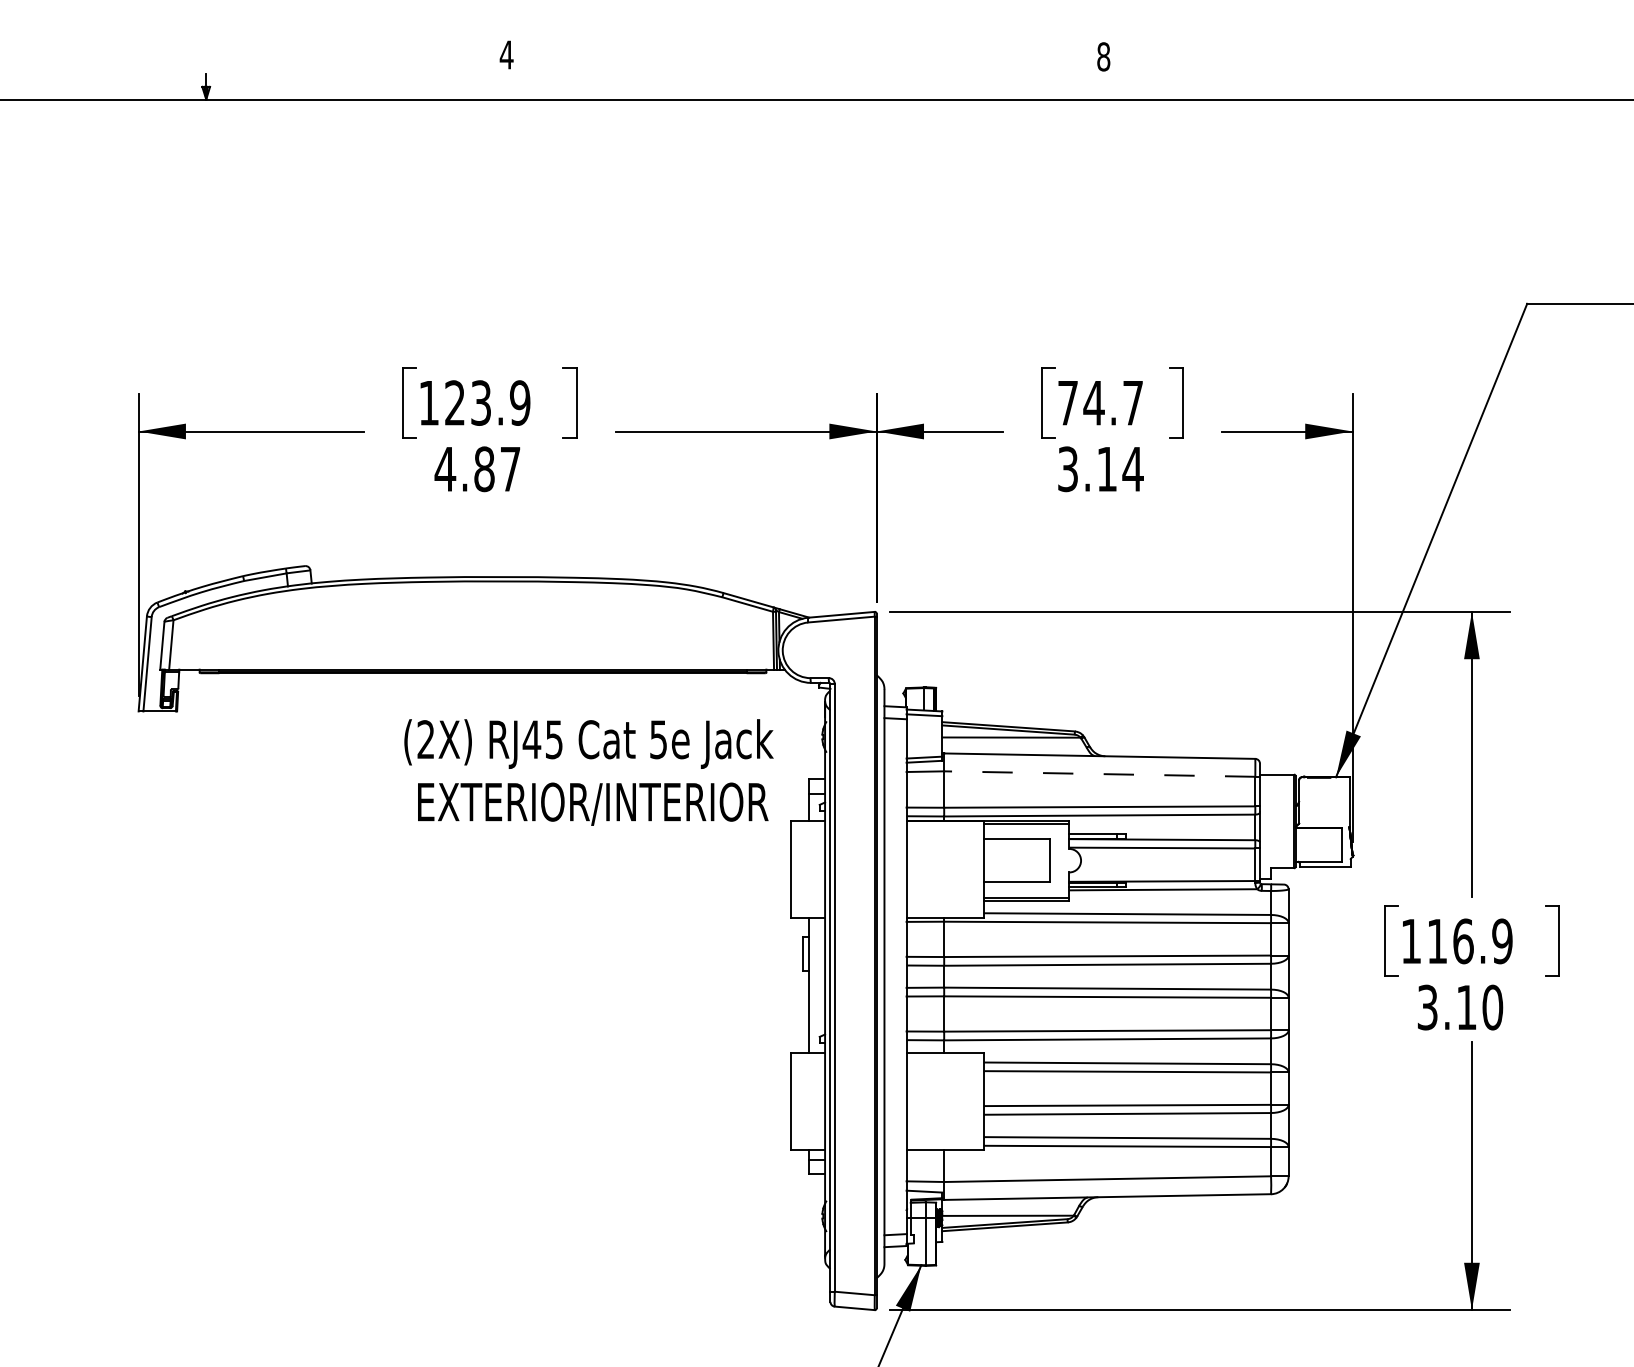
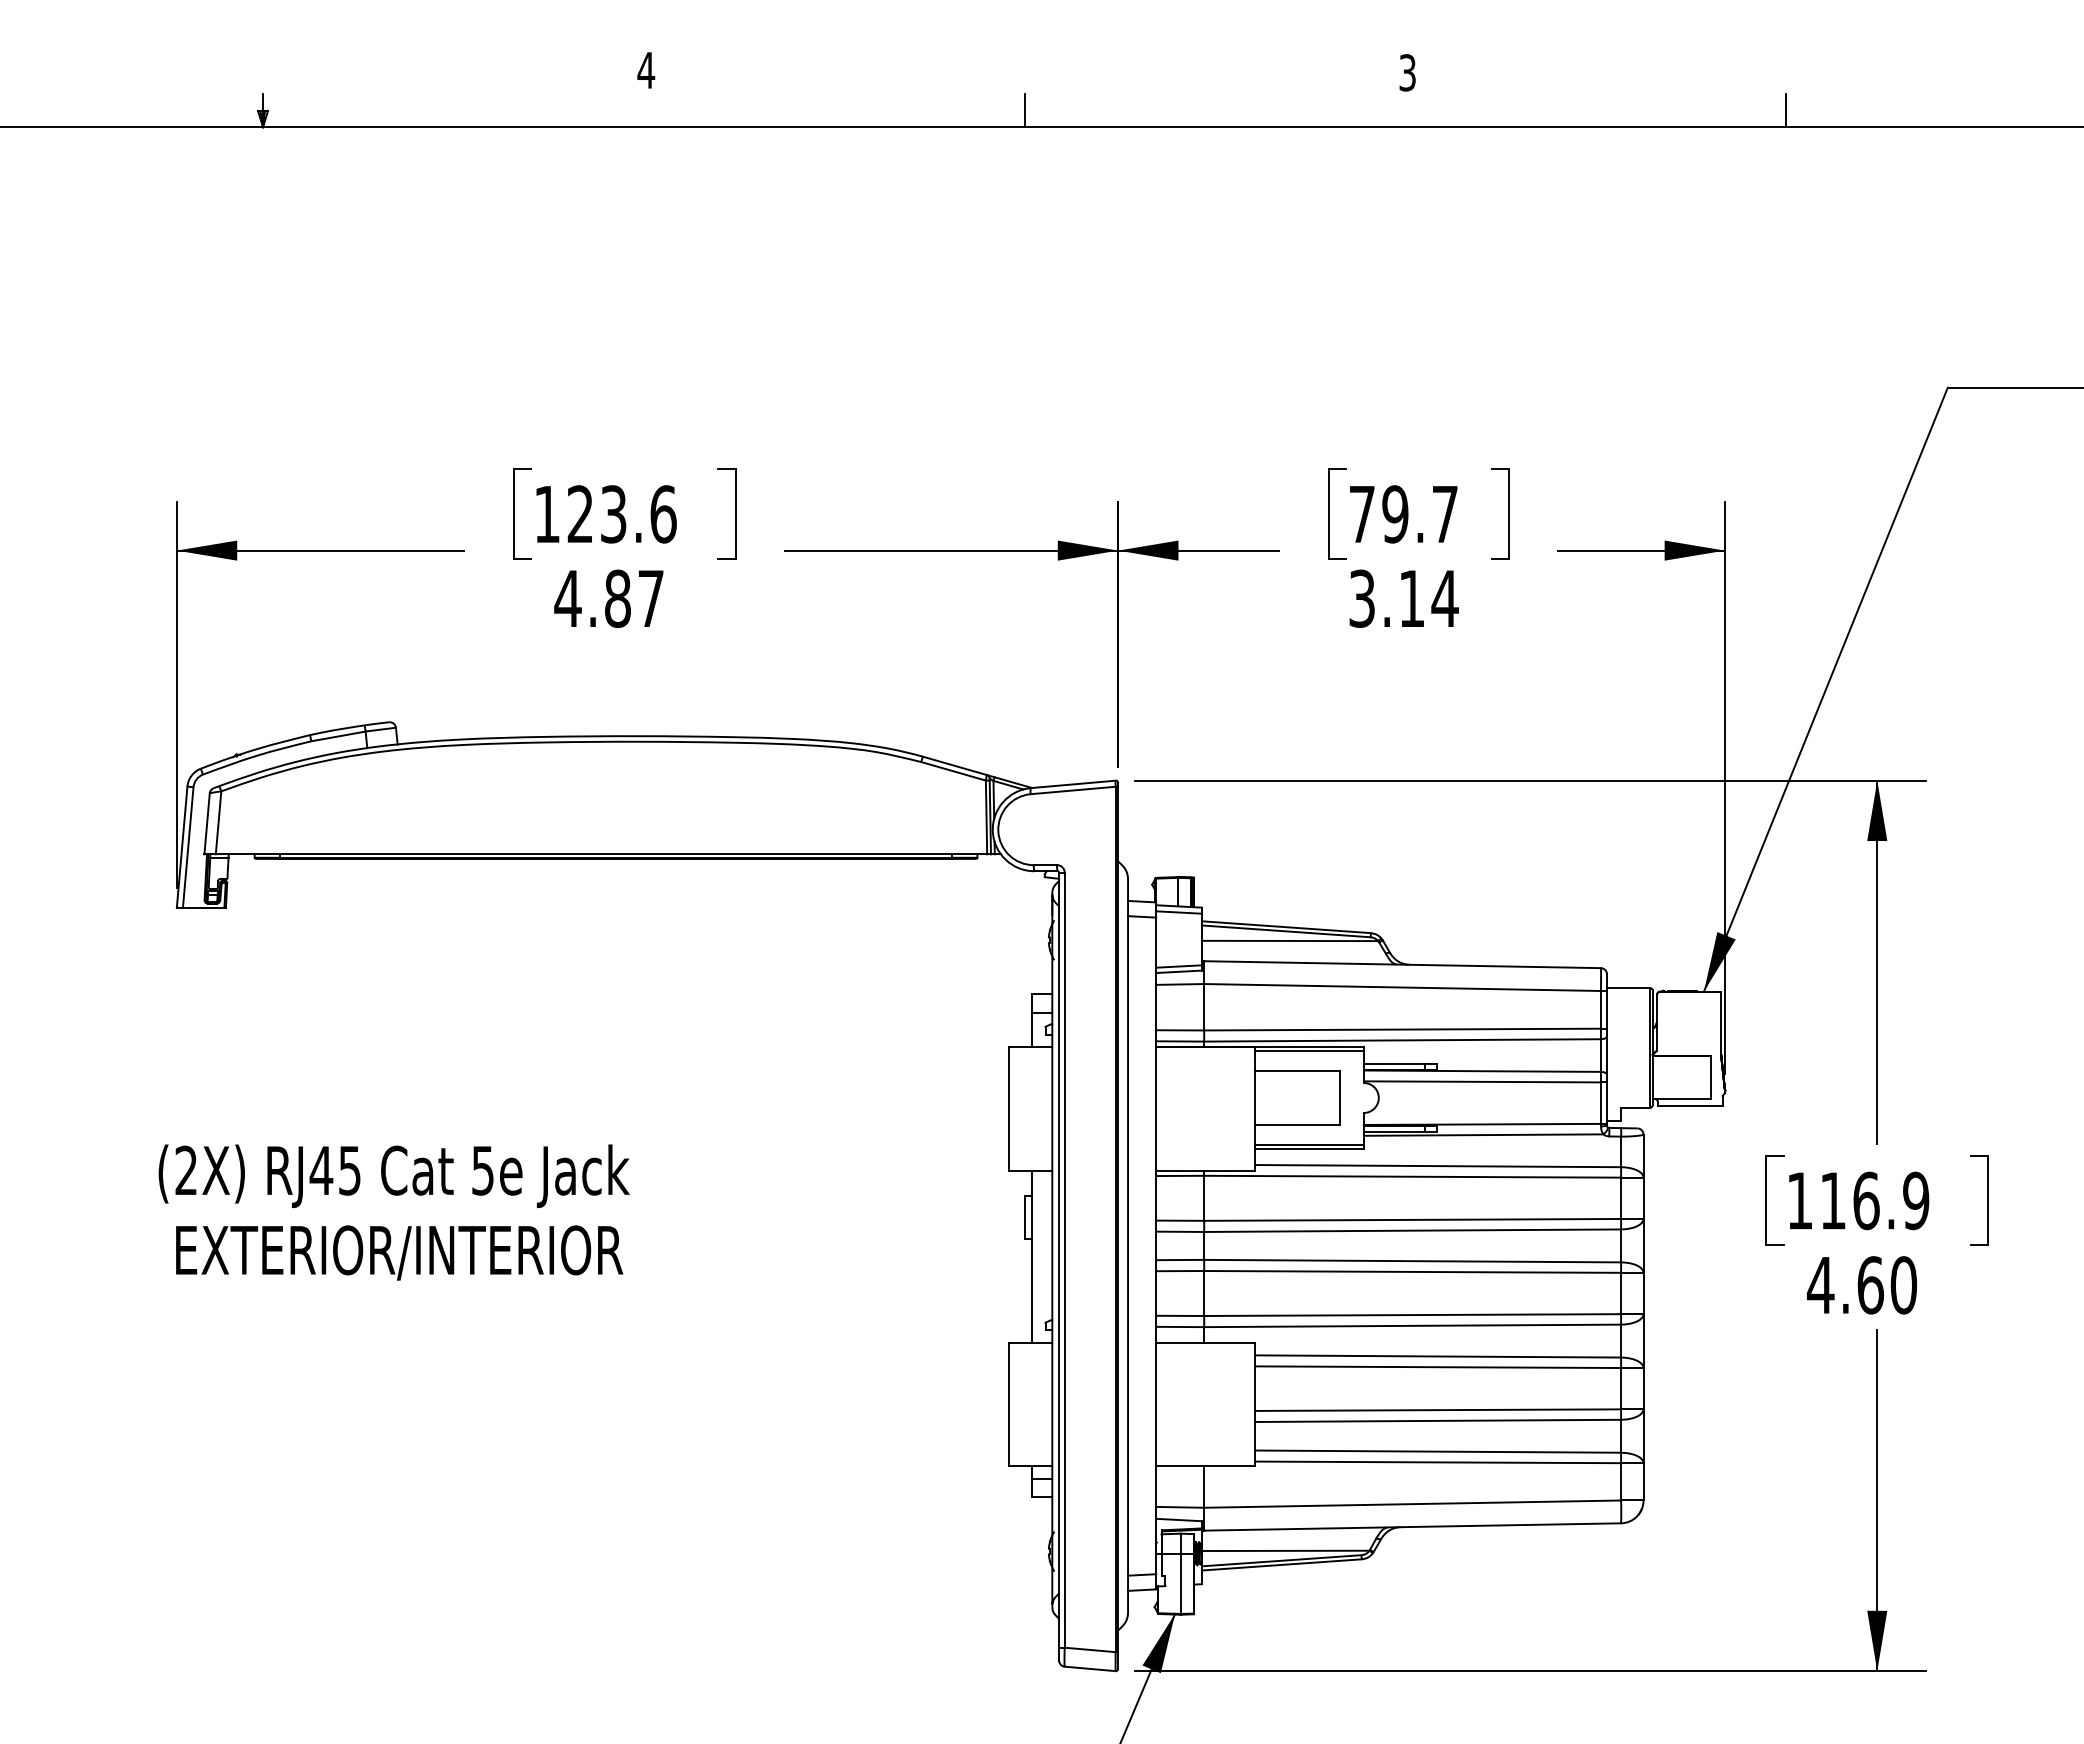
text: (1103, 56) -> (1407, 72), 8 -> 3
line: (803, 86) -> (1024, 110), added
line: (1400, 86) -> (1786, 110), added
text: (520, 403) -> (663, 514), 123.9 -> 123.6
text: (1094, 403) -> (1395, 514), 74.7 -> 79.7
text: (588, 772) -> (393, 1212), moved
line: (1099, 774) -> (1402, 987), dashed -> solid
text: (1447, 1007) -> (1845, 1285), 3.10 -> 4.60

